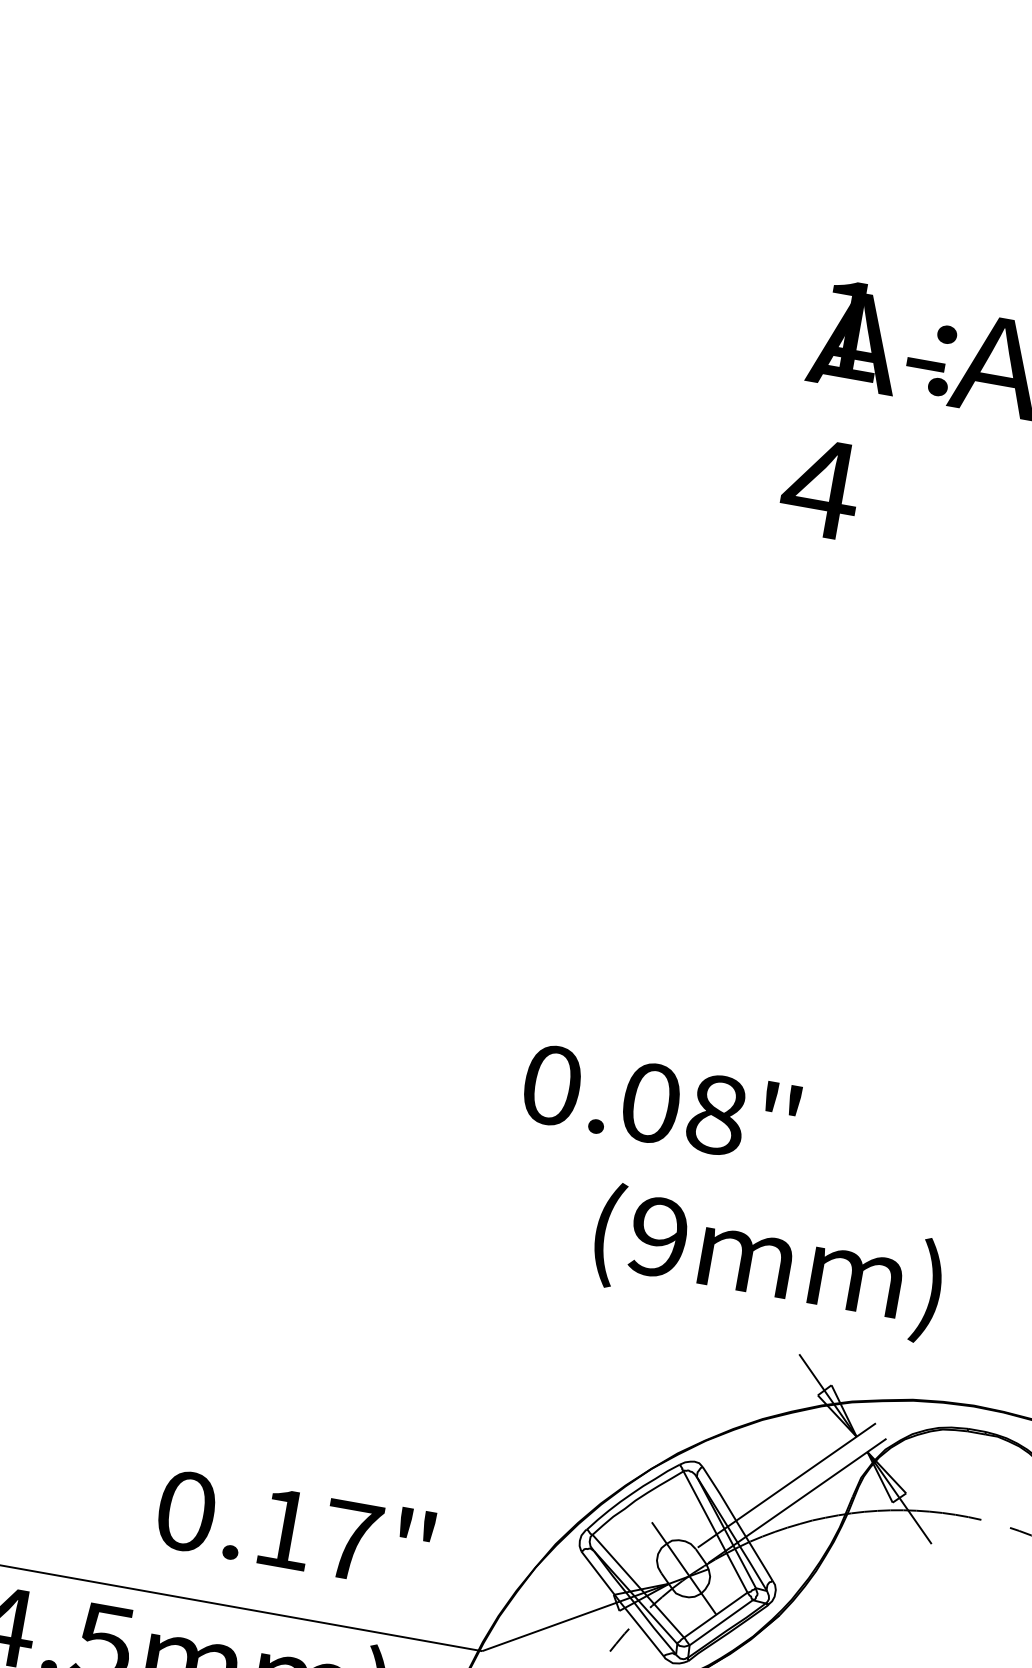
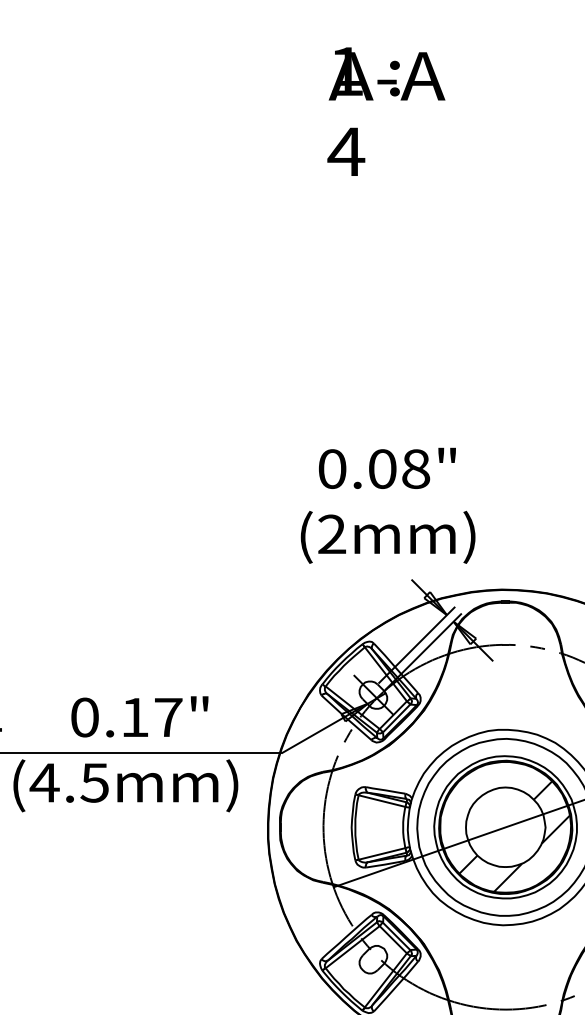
text: (661, 1101) -> (387, 467), moved
text: (657, 1237) -> (331, 534), (9mm) -> (2mm)
text: (294, 1528) -> (139, 716), moved

